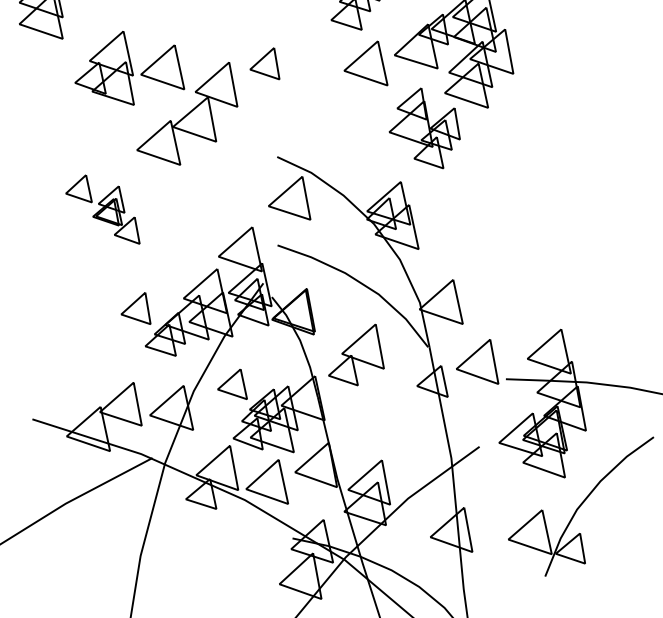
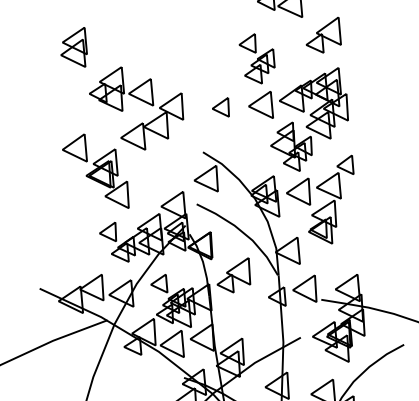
part: (263, 65) -> (220, 107), moved
part: (101, 209) -> (95, 170), size x1.67
part: (491, 220) -> (324, 205), added

